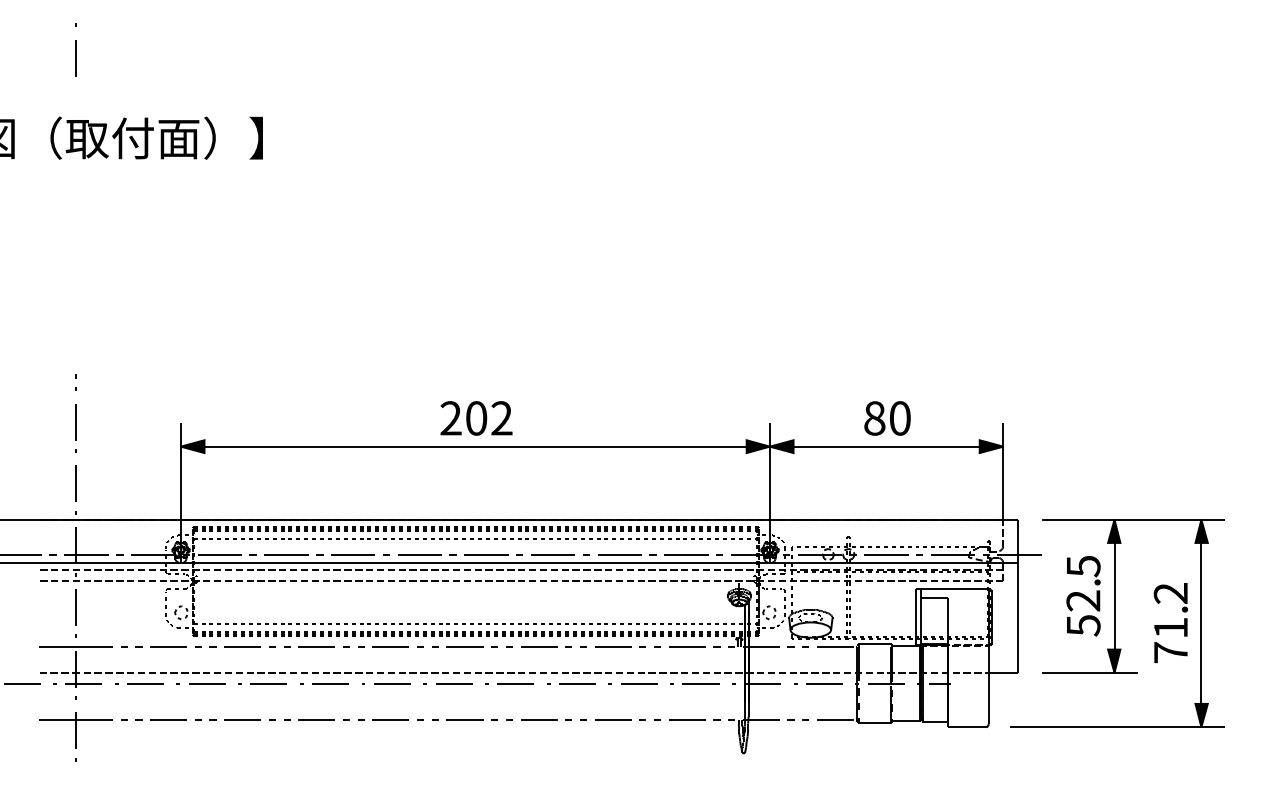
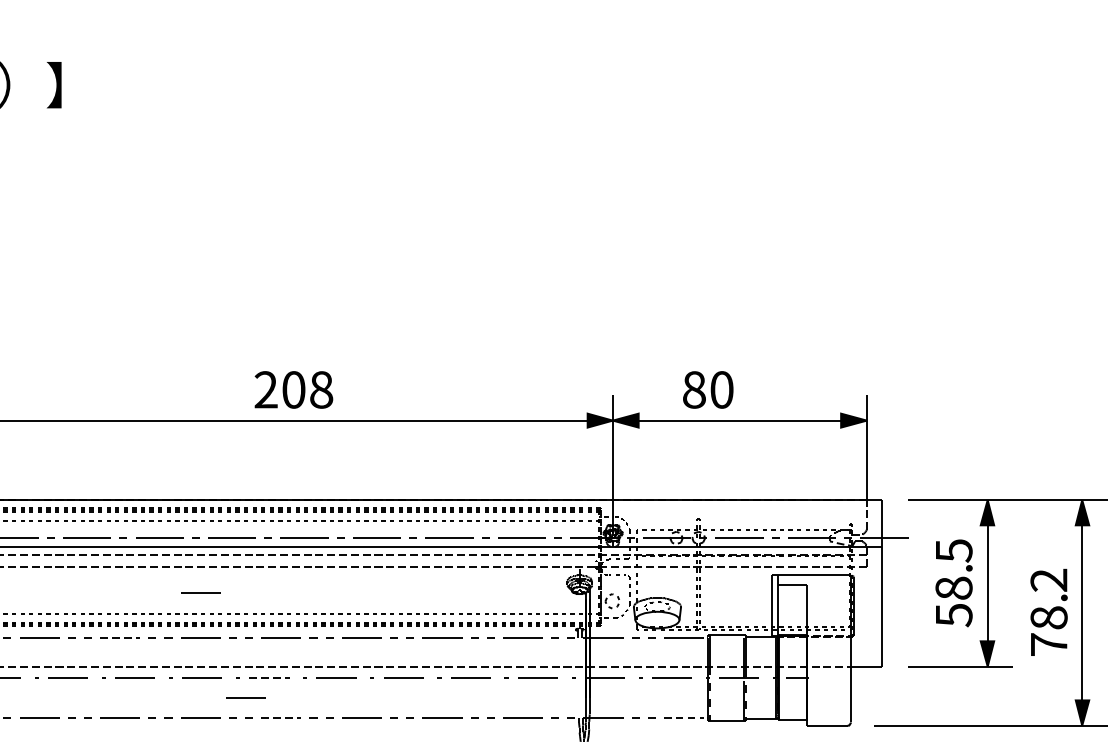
text: (501, 418) -> (321, 390), 202 -> 208
text: (887, 418) -> (708, 390), moved
text: (1083, 600) -> (953, 587), 2 -> 8
line: (390, 604) -> (200, 592), added
text: (1170, 627) -> (1048, 617), 1 -> 8
line: (316, 646) -> (119, 637), solid -> dashed
line: (454, 683) -> (269, 678), solid -> dashed
line: (432, 701) -> (245, 697), added
line: (464, 720) -> (280, 718), solid -> dashed
line: (835, 720) -> (684, 718), solid -> dashed

